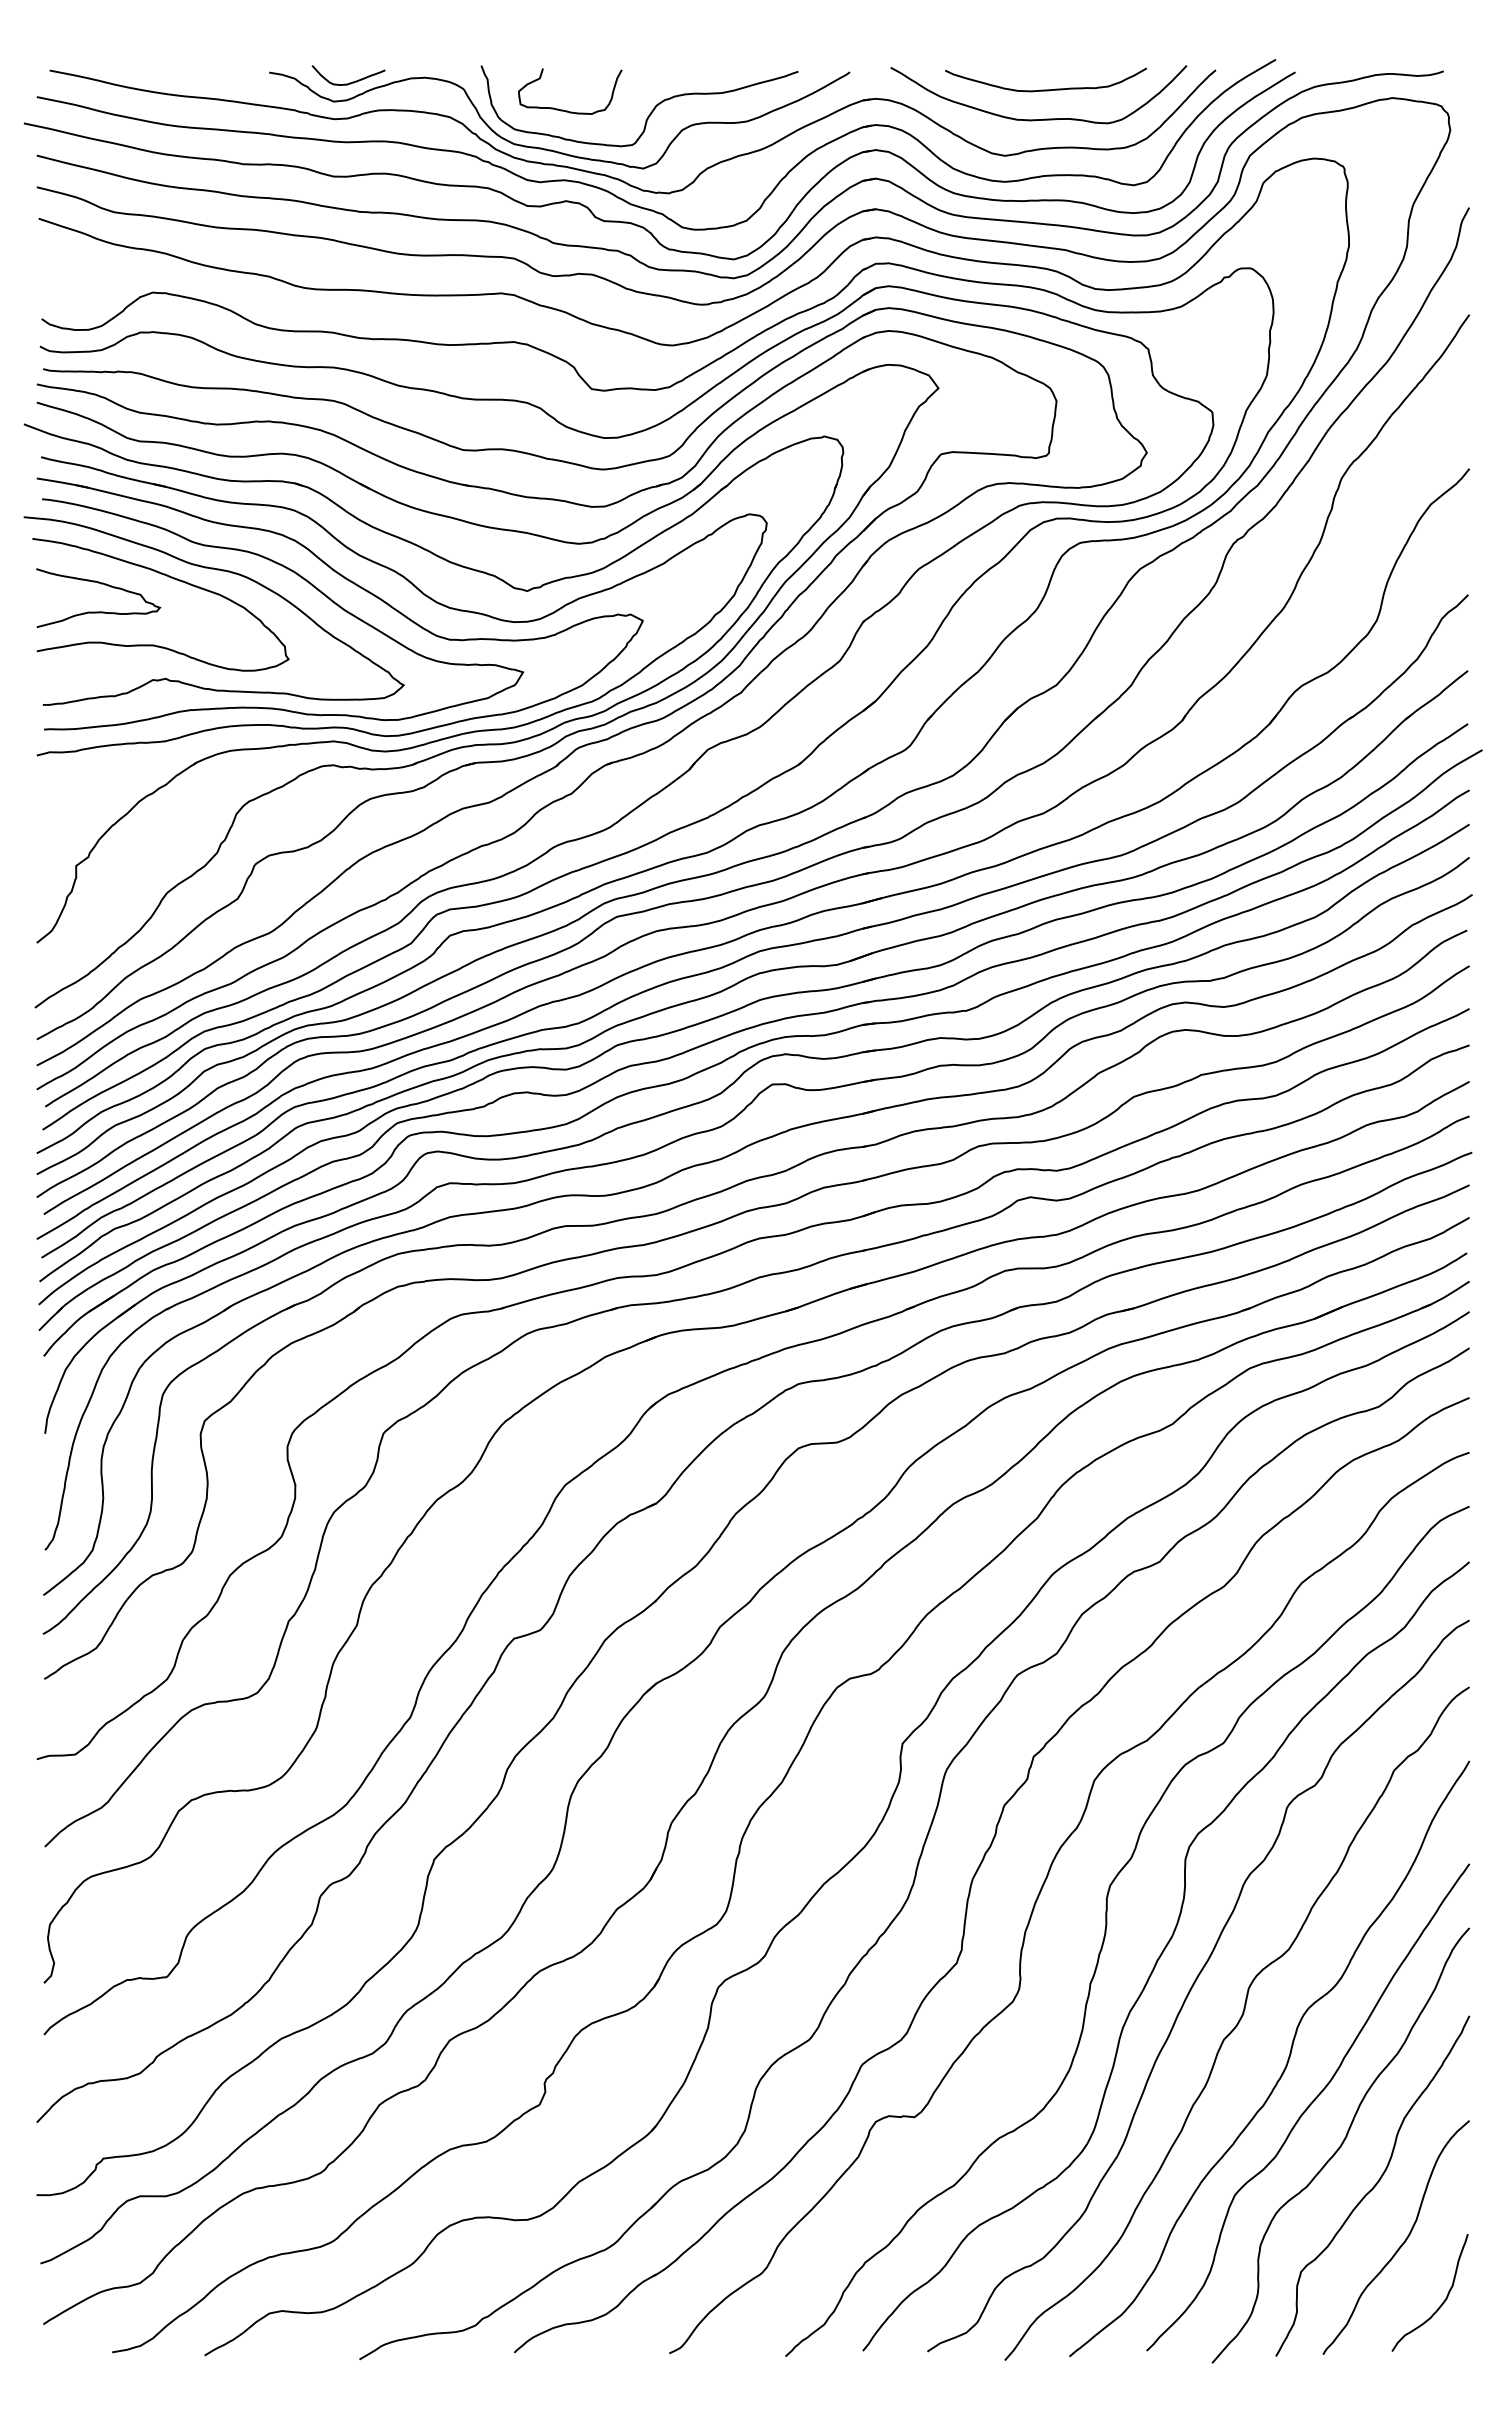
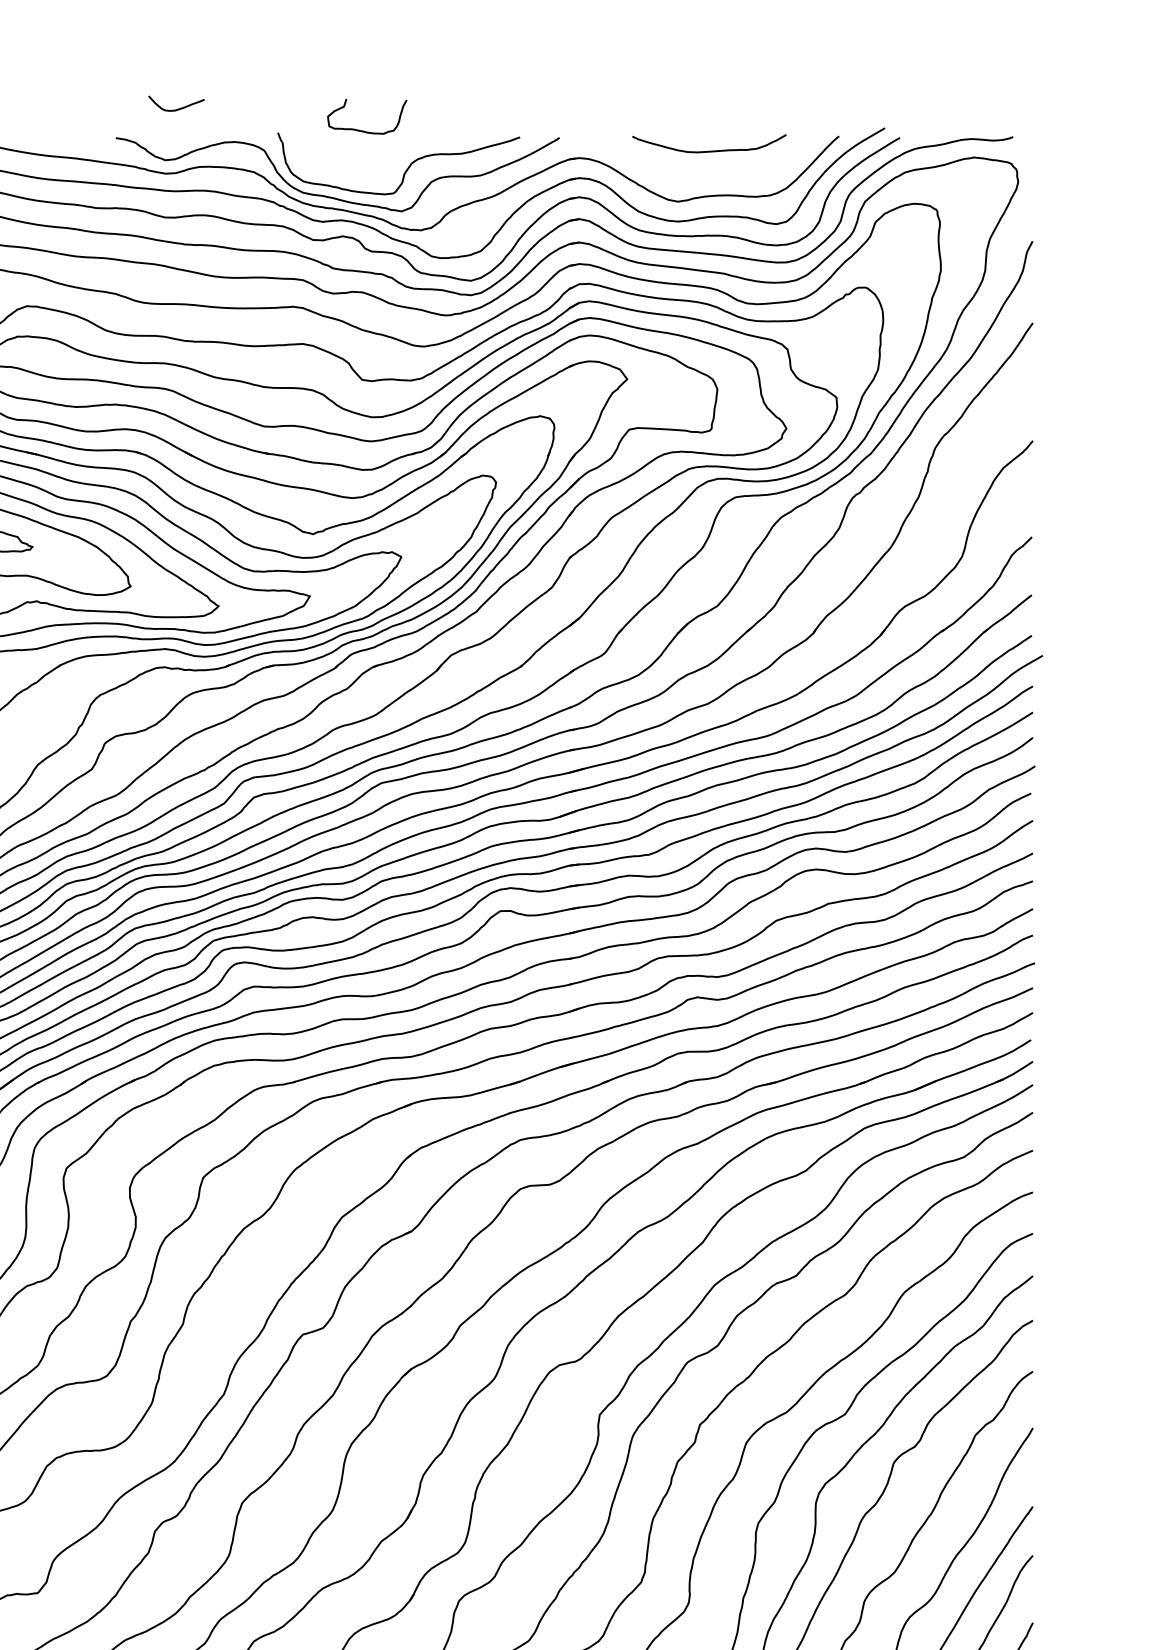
curve: (349, 82) -> (177, 108), moved
curve: (567, 110) -> (365, 131), moved
curve: (1044, 118) -> (708, 173), removed

